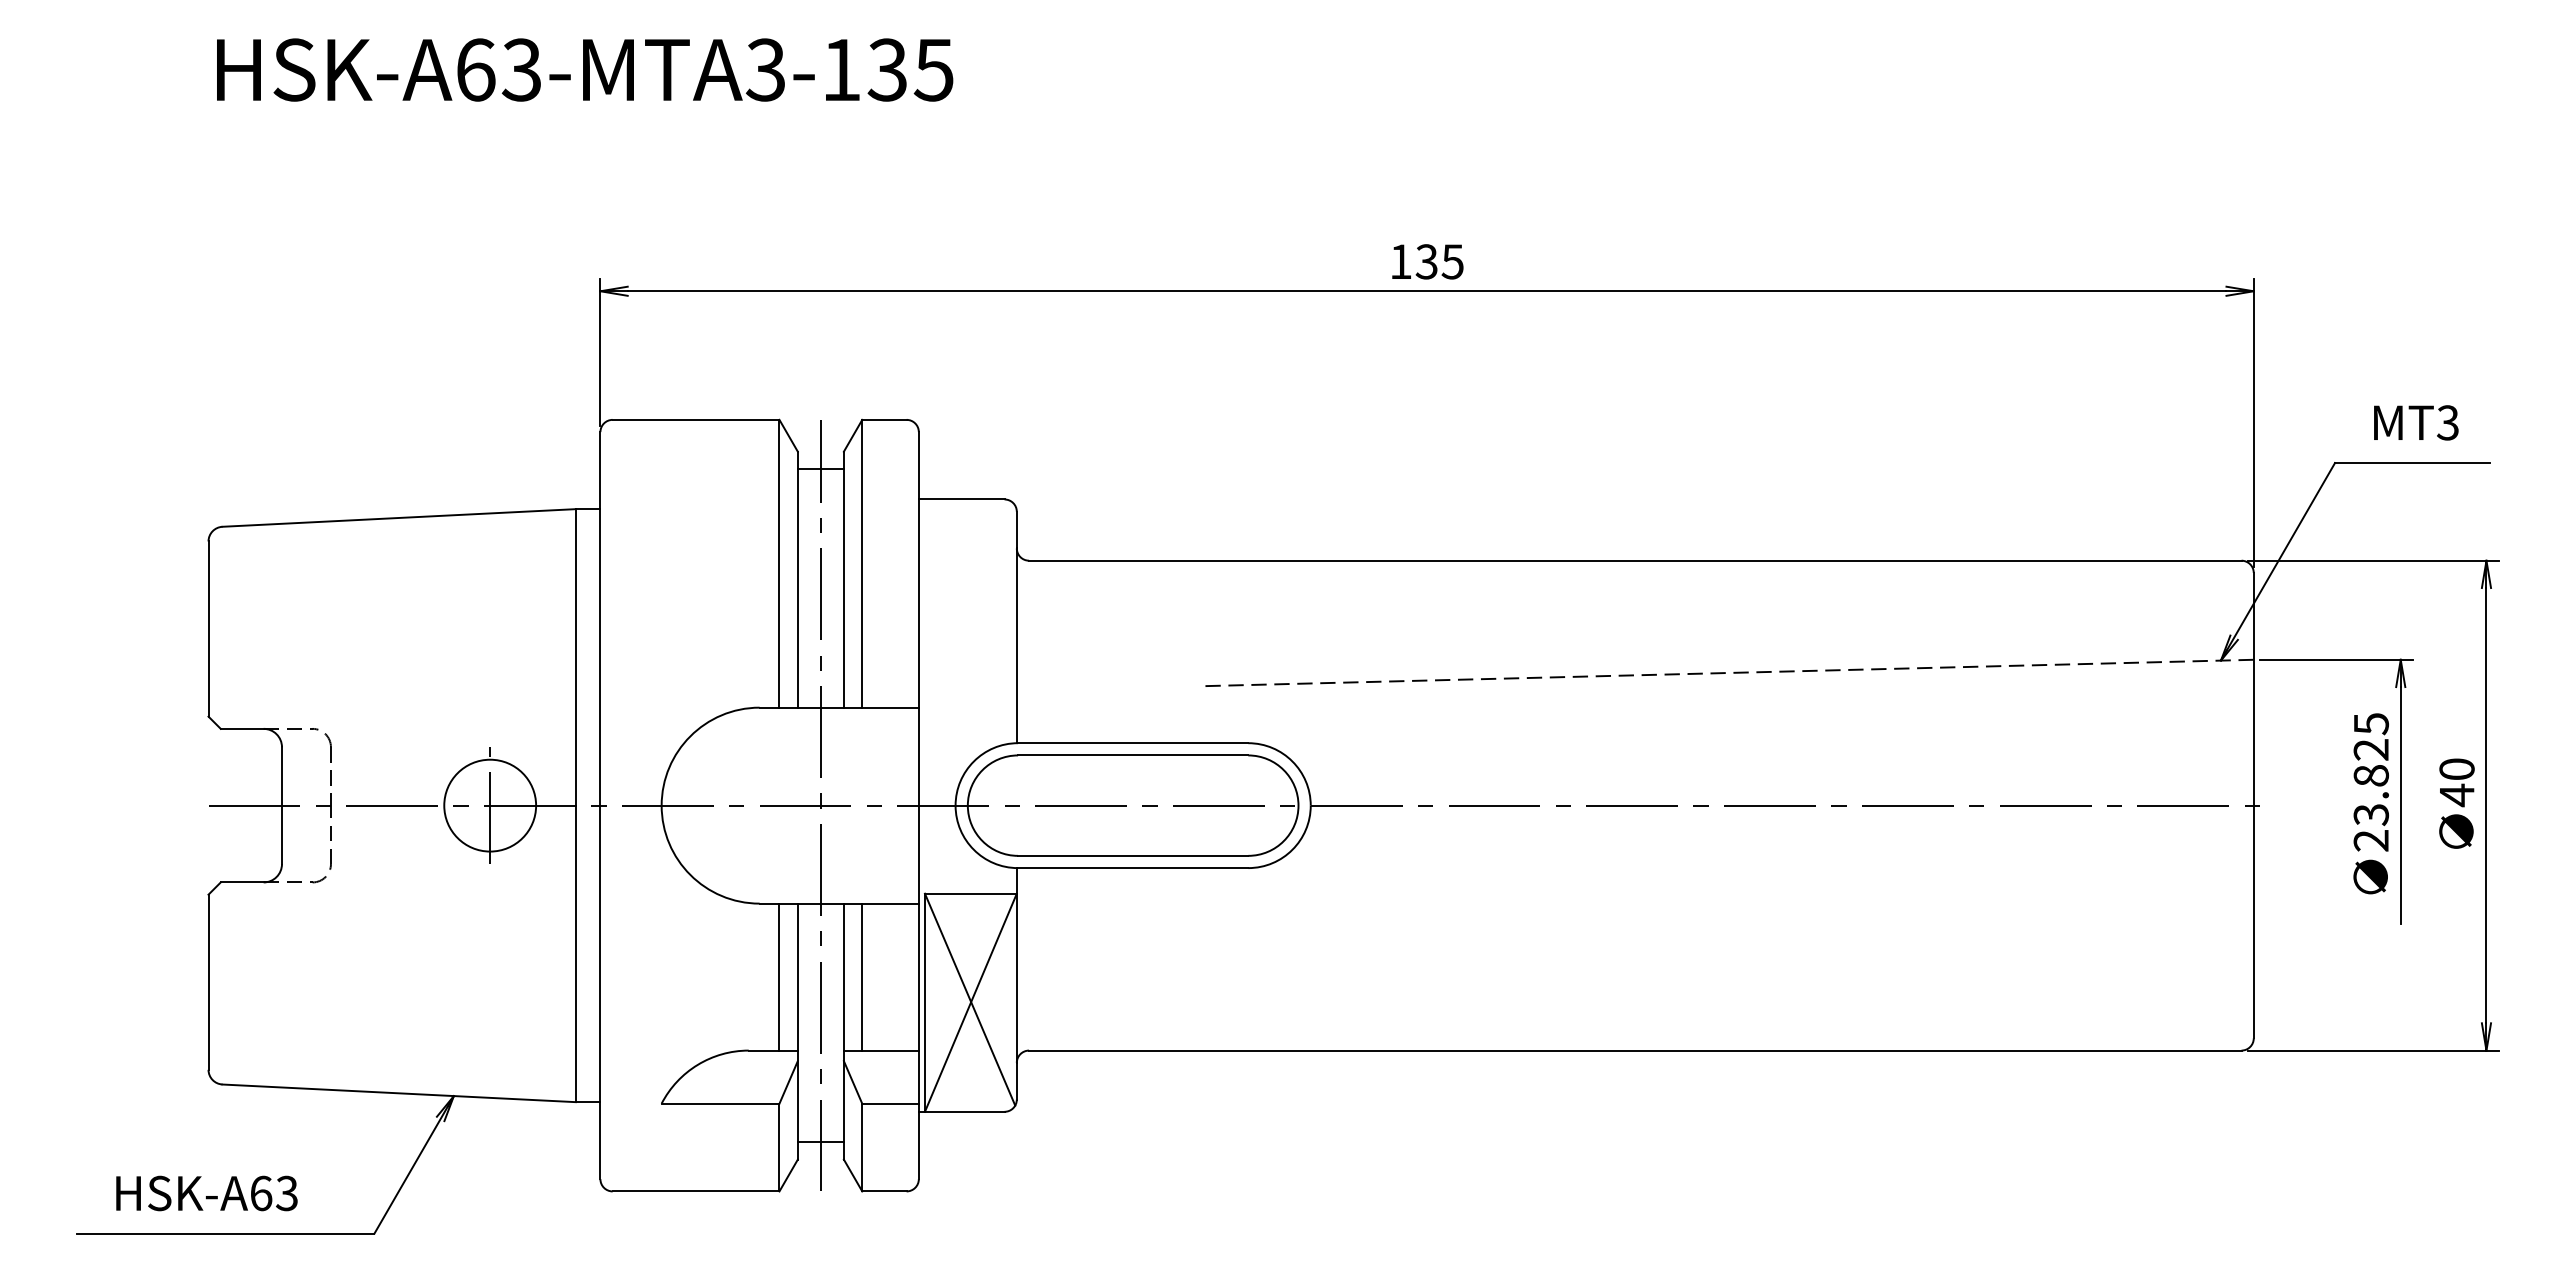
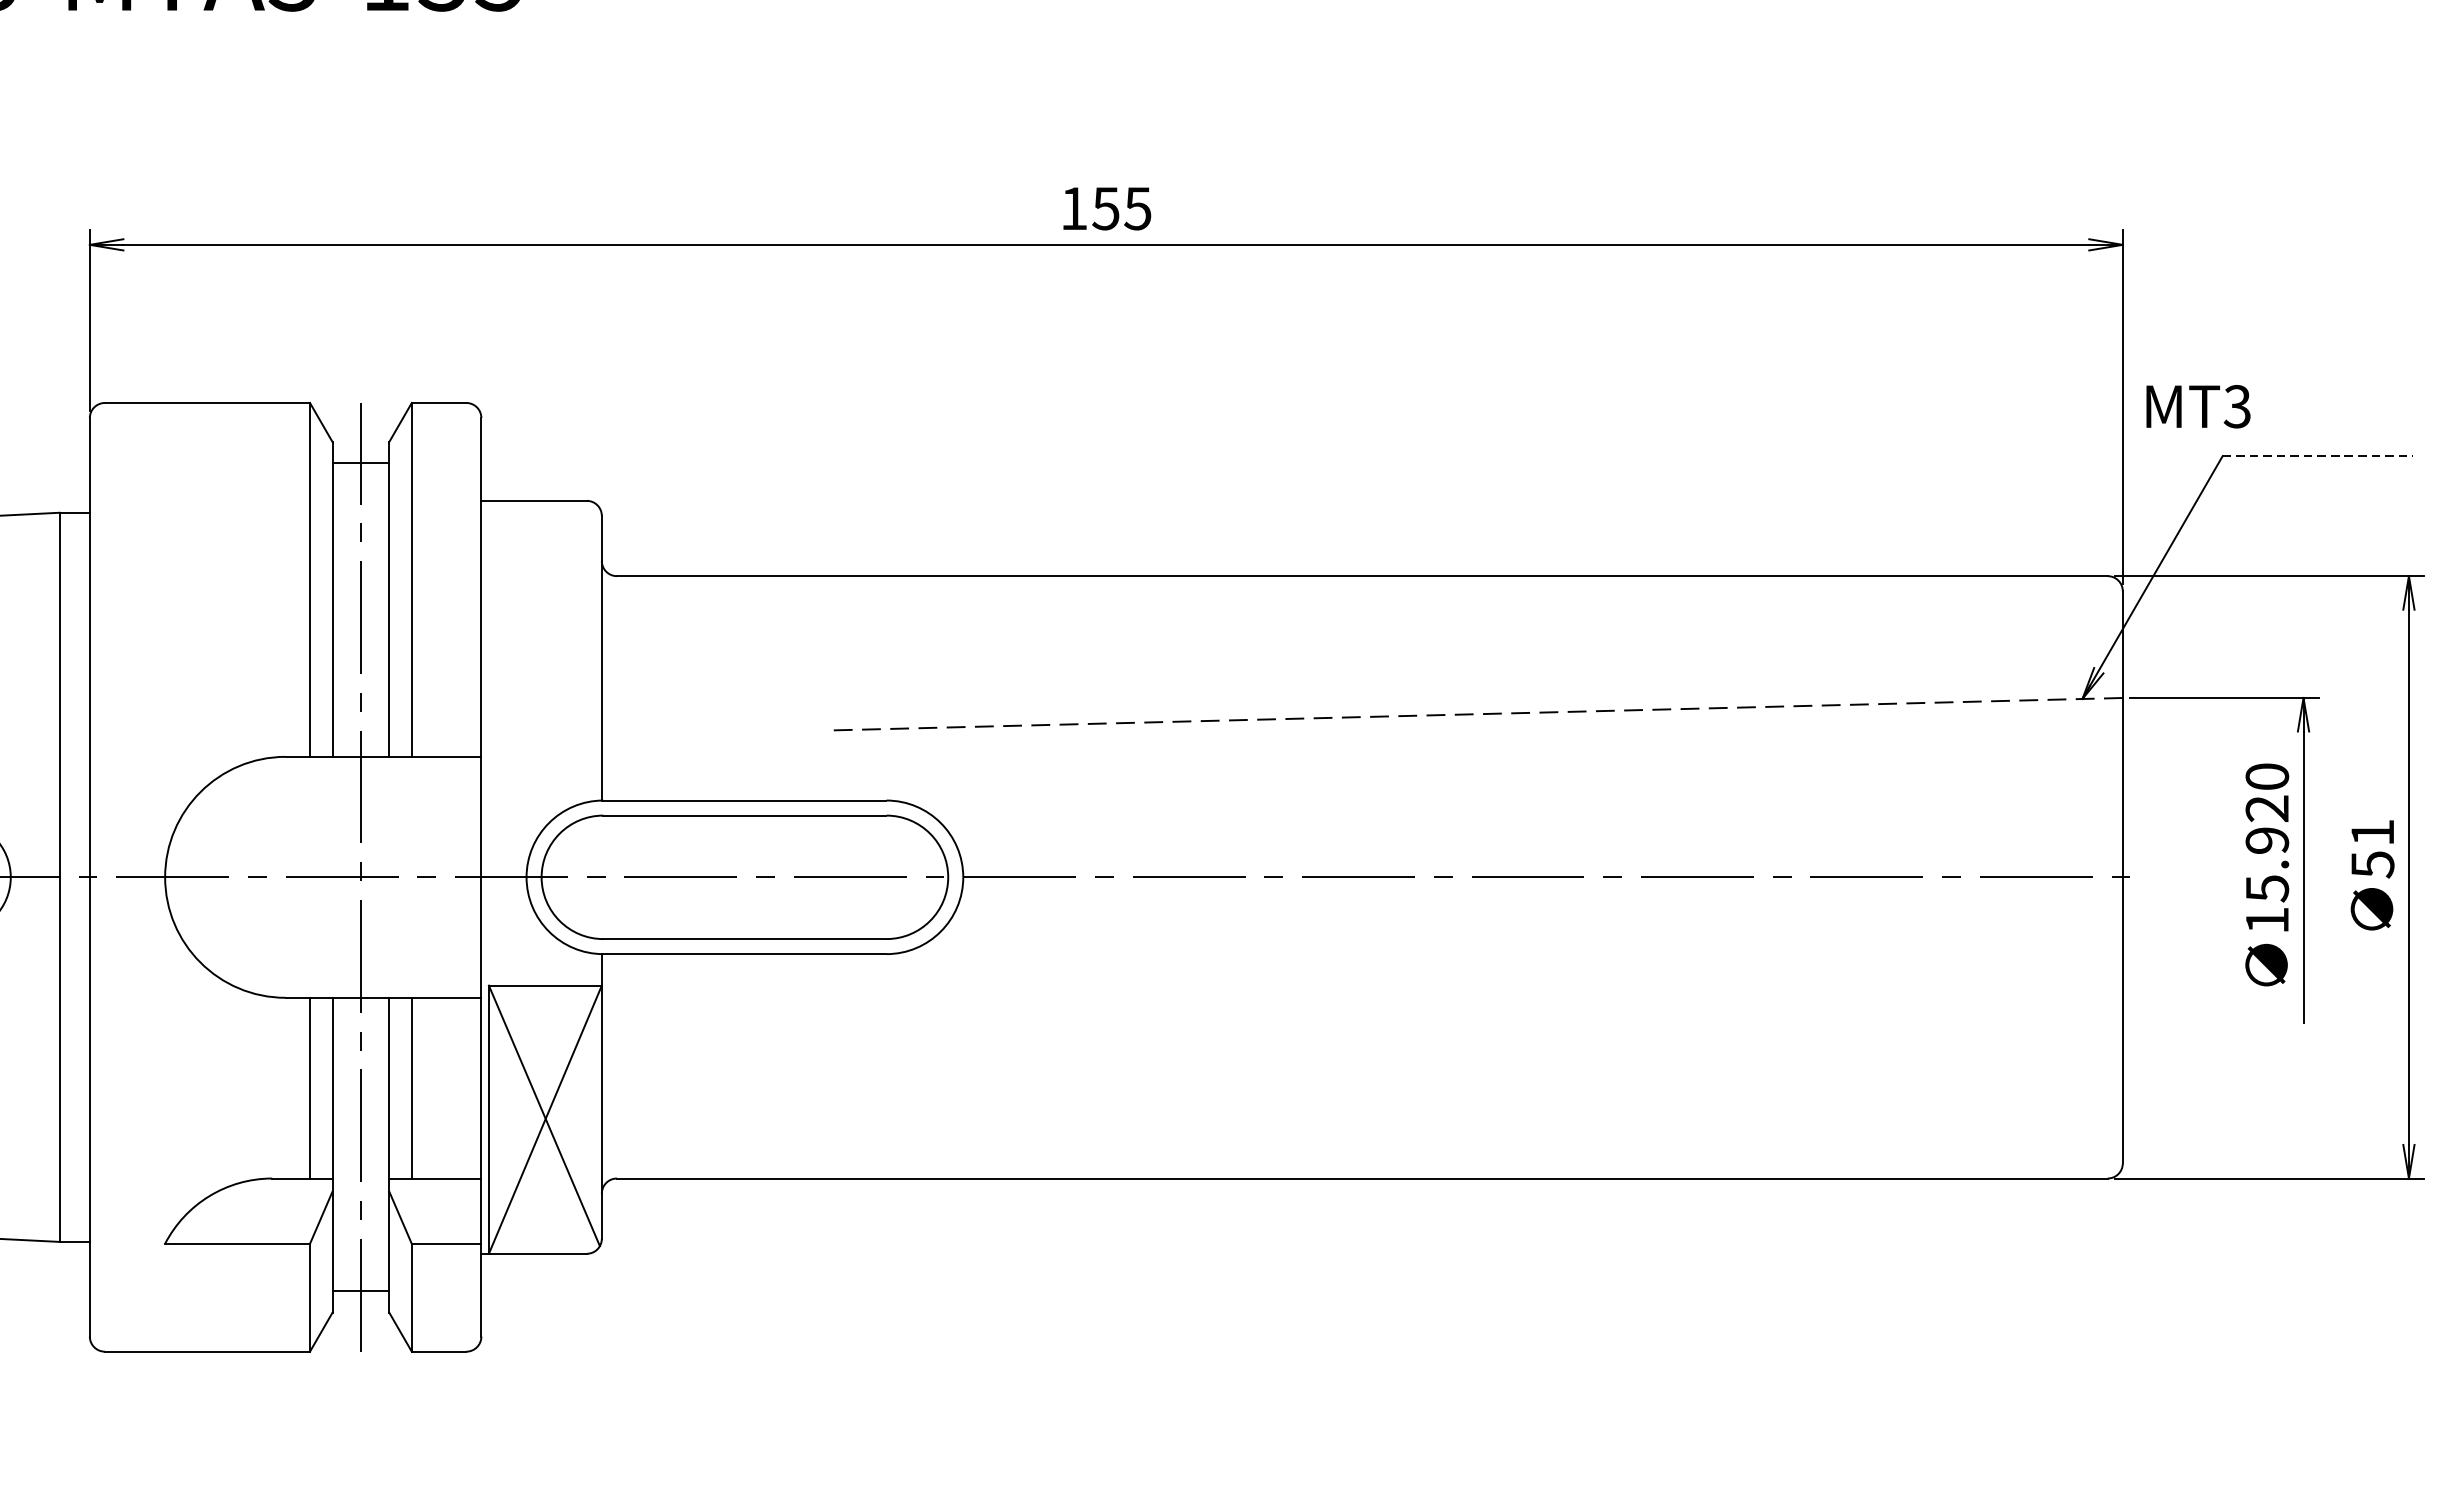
text: (1426, 261) -> (1105, 208), 135 -> 155
text: (2416, 422) -> (2198, 406), moved
line: (2412, 463) -> (2317, 456), solid -> dashed
text: (2371, 782) -> (2267, 848), 23.825 -> 15.920
text: (2456, 782) -> (2372, 848), 40 -> 51

